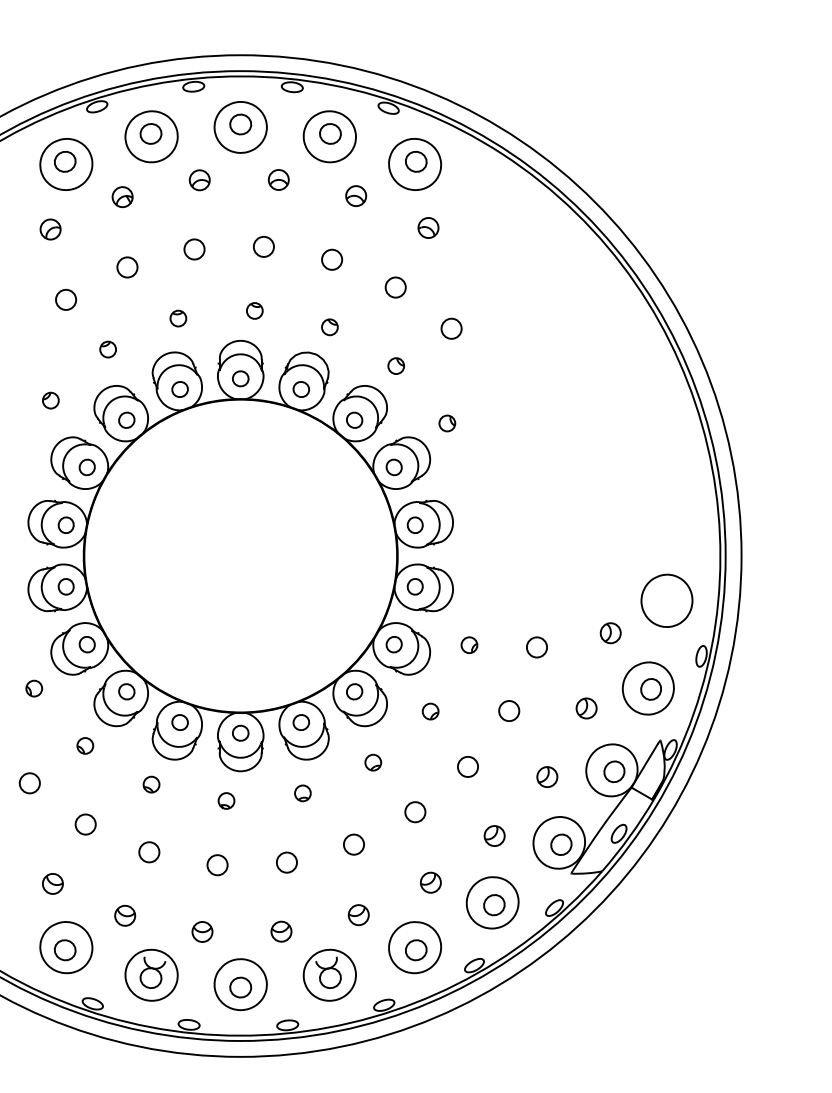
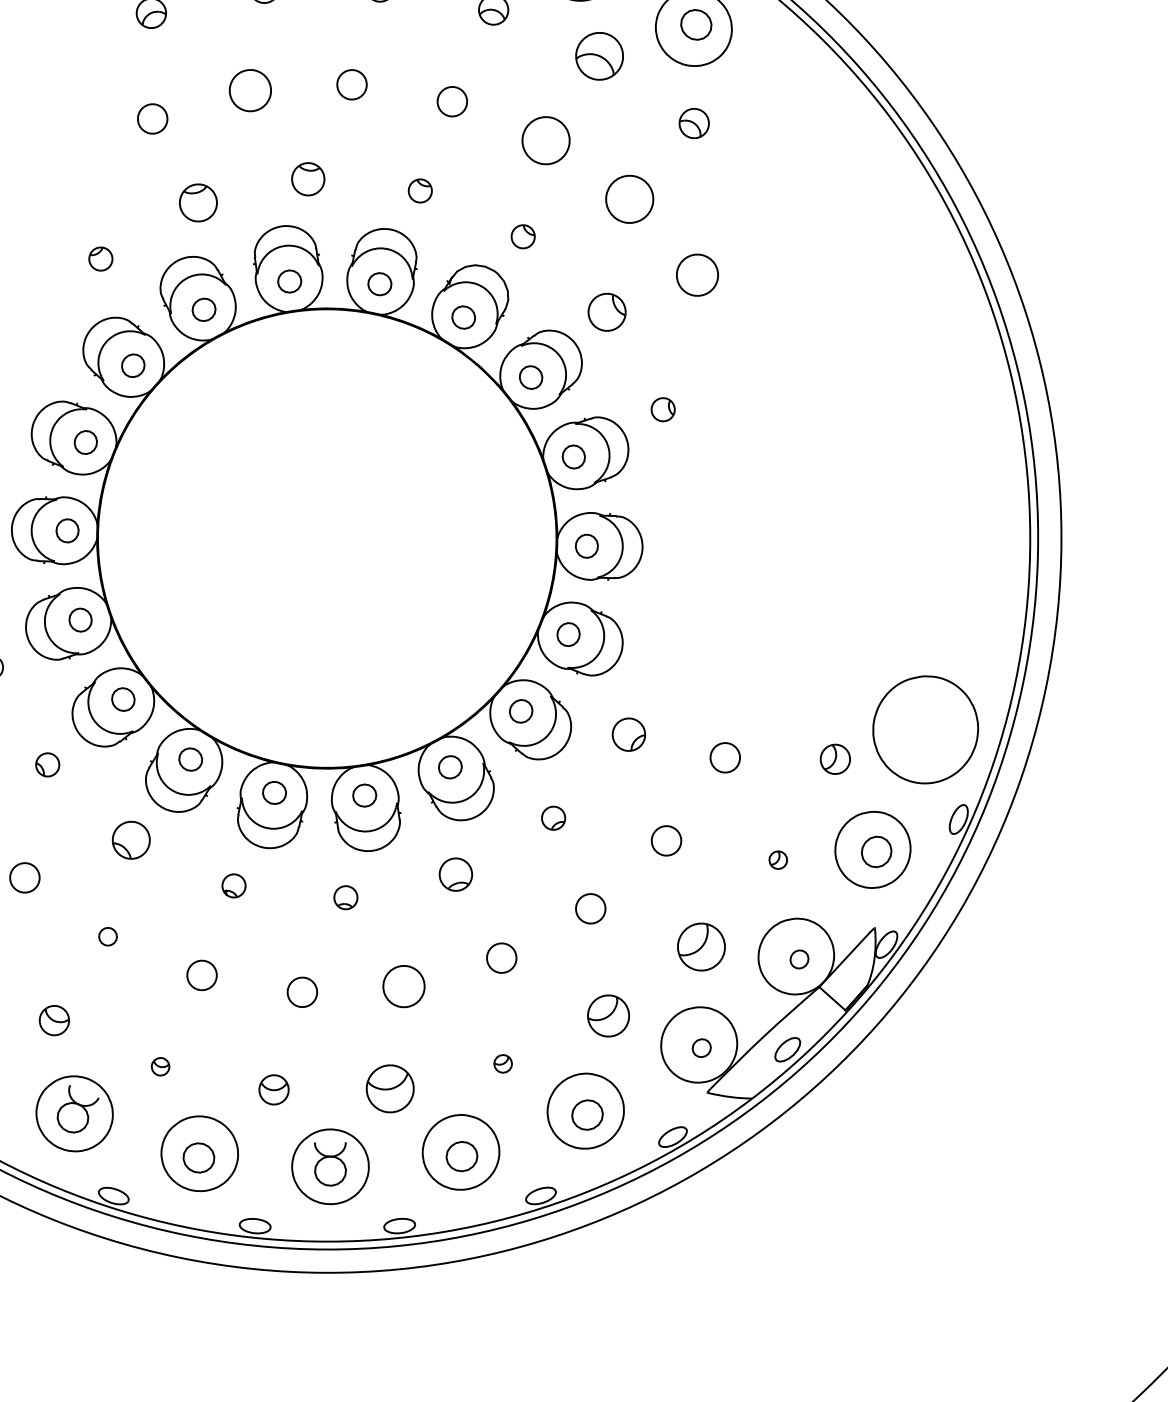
part: (356, 195) -> (600, 55), size x1.6
circle: (332, 259) -> (547, 140), size x1.6
circle: (127, 267) -> (250, 90), size x1.4
circle: (395, 287) -> (629, 199), size x1.6
part: (178, 318) -> (308, 179), size x1.4
circle: (451, 328) -> (697, 274), size x1.4
part: (107, 349) -> (197, 202), size x1.6
part: (395, 365) -> (606, 311), size x1.6
part: (666, 600) -> (925, 728), size x1.4
part: (469, 644) -> (629, 733), size x1.4
part: (586, 708) -> (778, 860), size x0.6
part: (373, 762) -> (456, 874), size x1.4
part: (614, 771) -> (799, 958), size x0.6
part: (547, 776) -> (702, 946), size x1.6
part: (151, 784) -> (131, 839), size x1.6
part: (494, 835) -> (608, 1015), size x1.4
circle: (353, 844) -> (403, 986), size x1.4
part: (561, 844) -> (701, 1047), size x0.6
circle: (149, 852) -> (108, 936), size x0.6
part: (430, 882) -> (502, 1063), size x0.6
part: (358, 915) -> (389, 1089), size x1.6
part: (202, 931) -> (160, 1066), size x0.6

